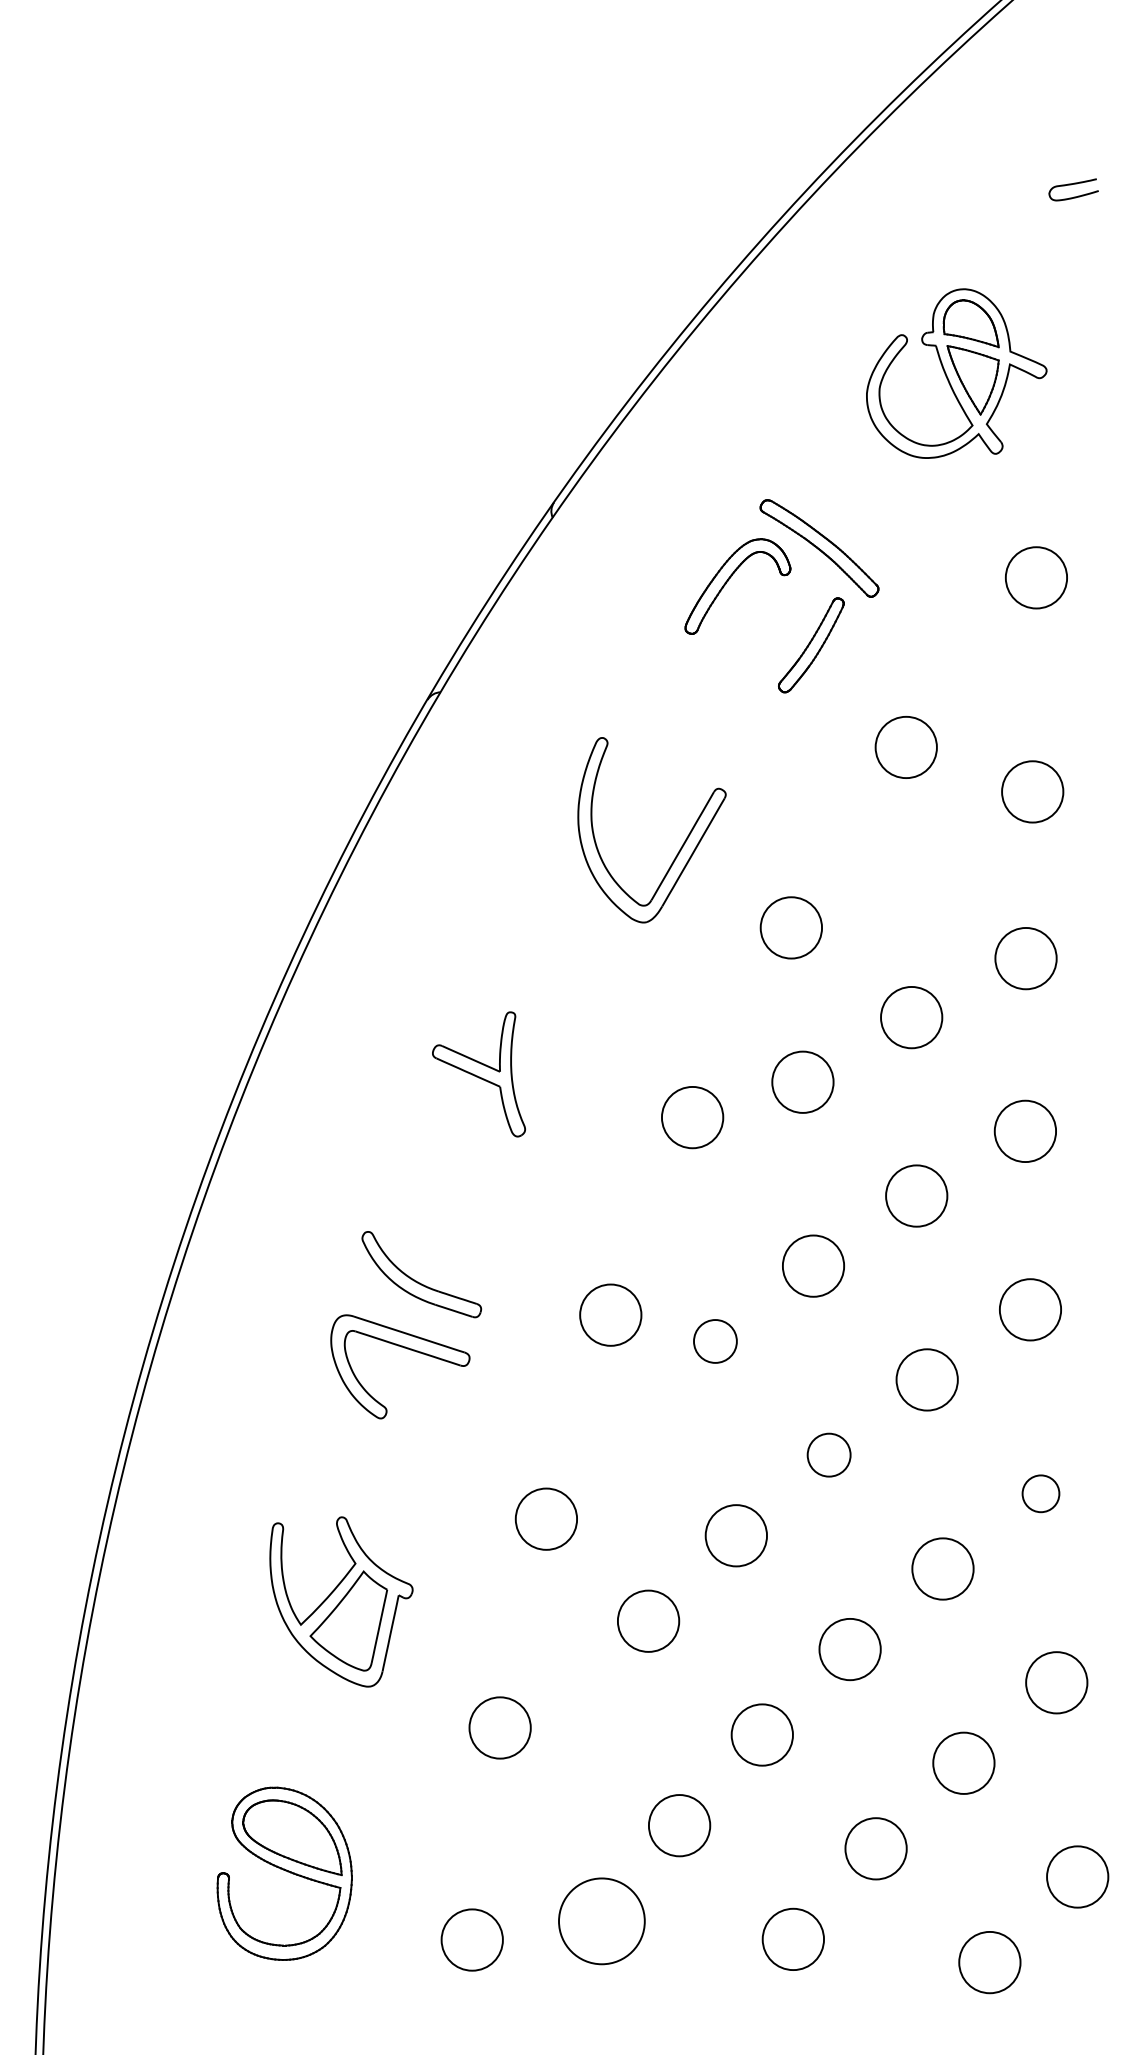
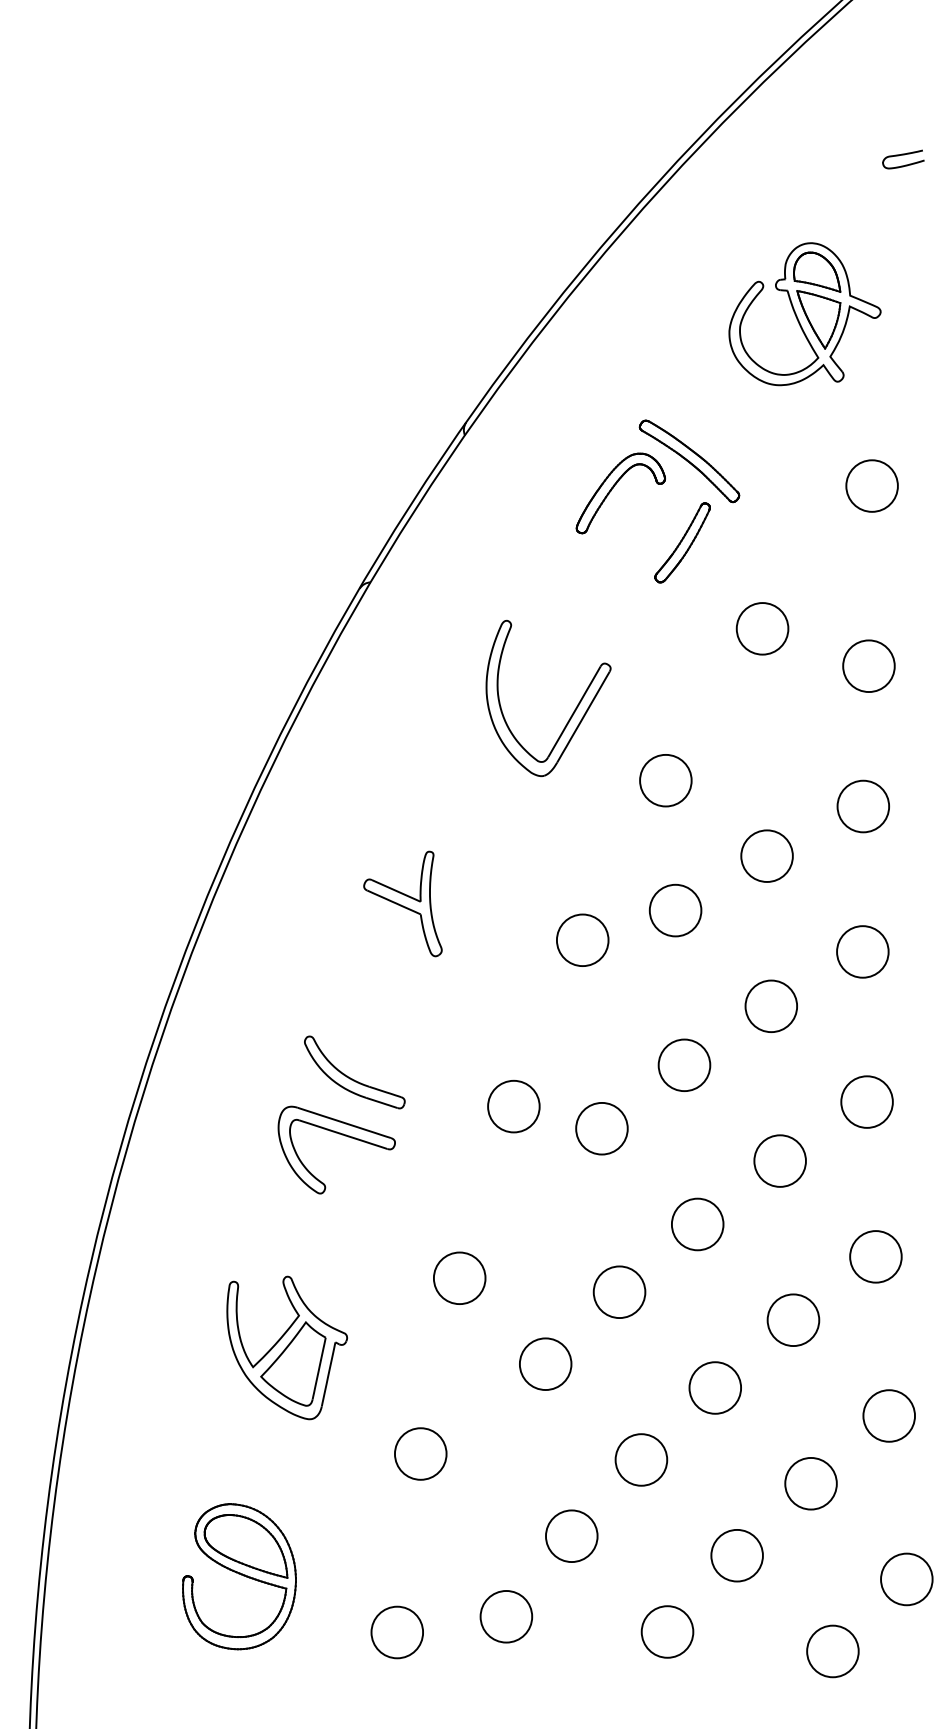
circle: (715, 1341) -> (602, 1128), size x1.43
circle: (828, 1454) -> (697, 1223), size x1.43
circle: (1040, 1493) -> (875, 1256), size x1.67
circle: (601, 1921) -> (506, 1616), size x0.71

